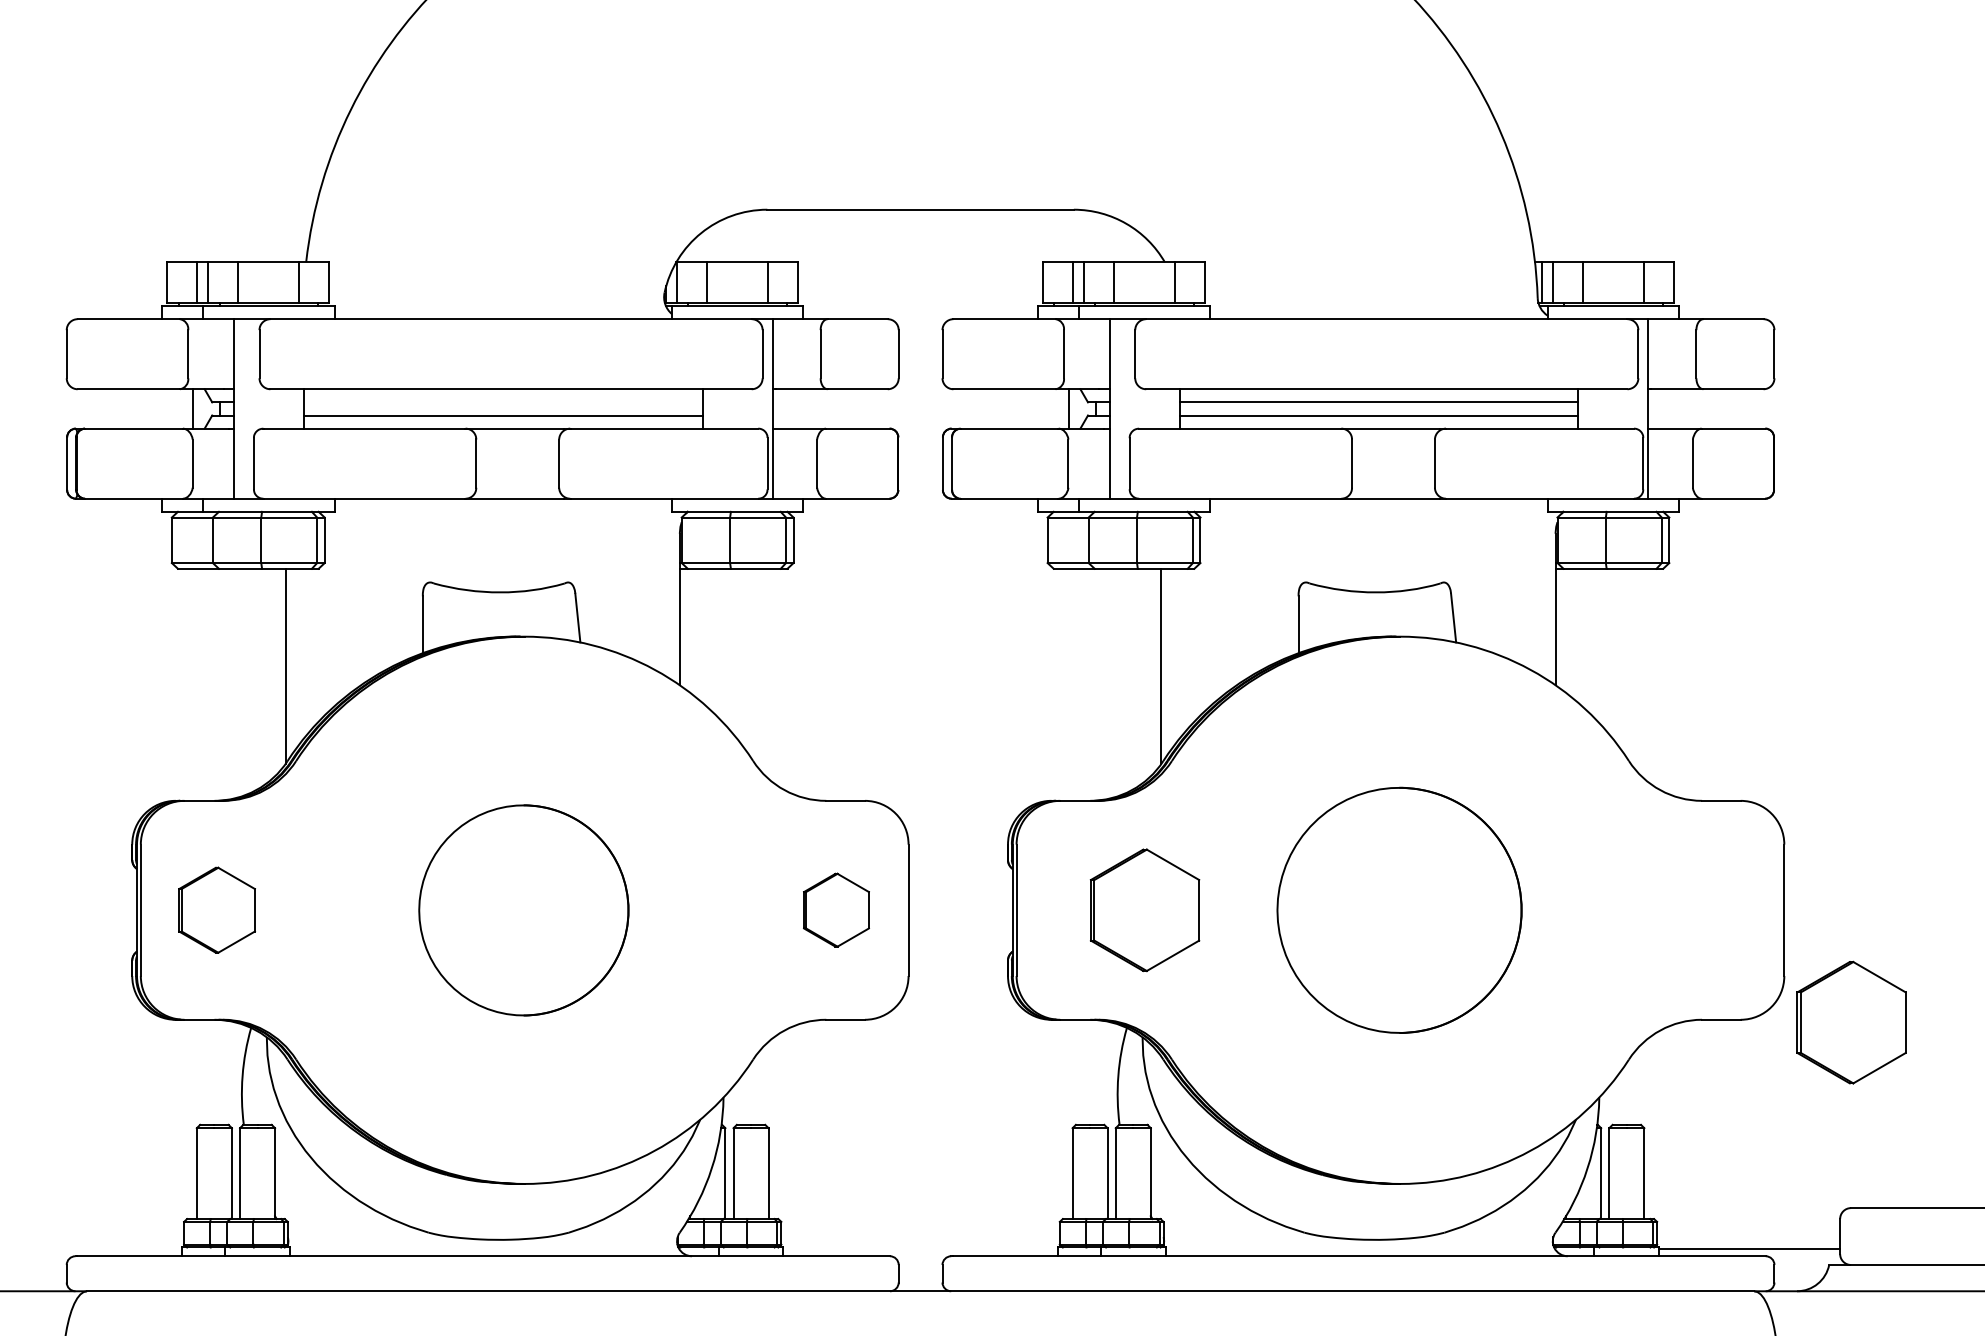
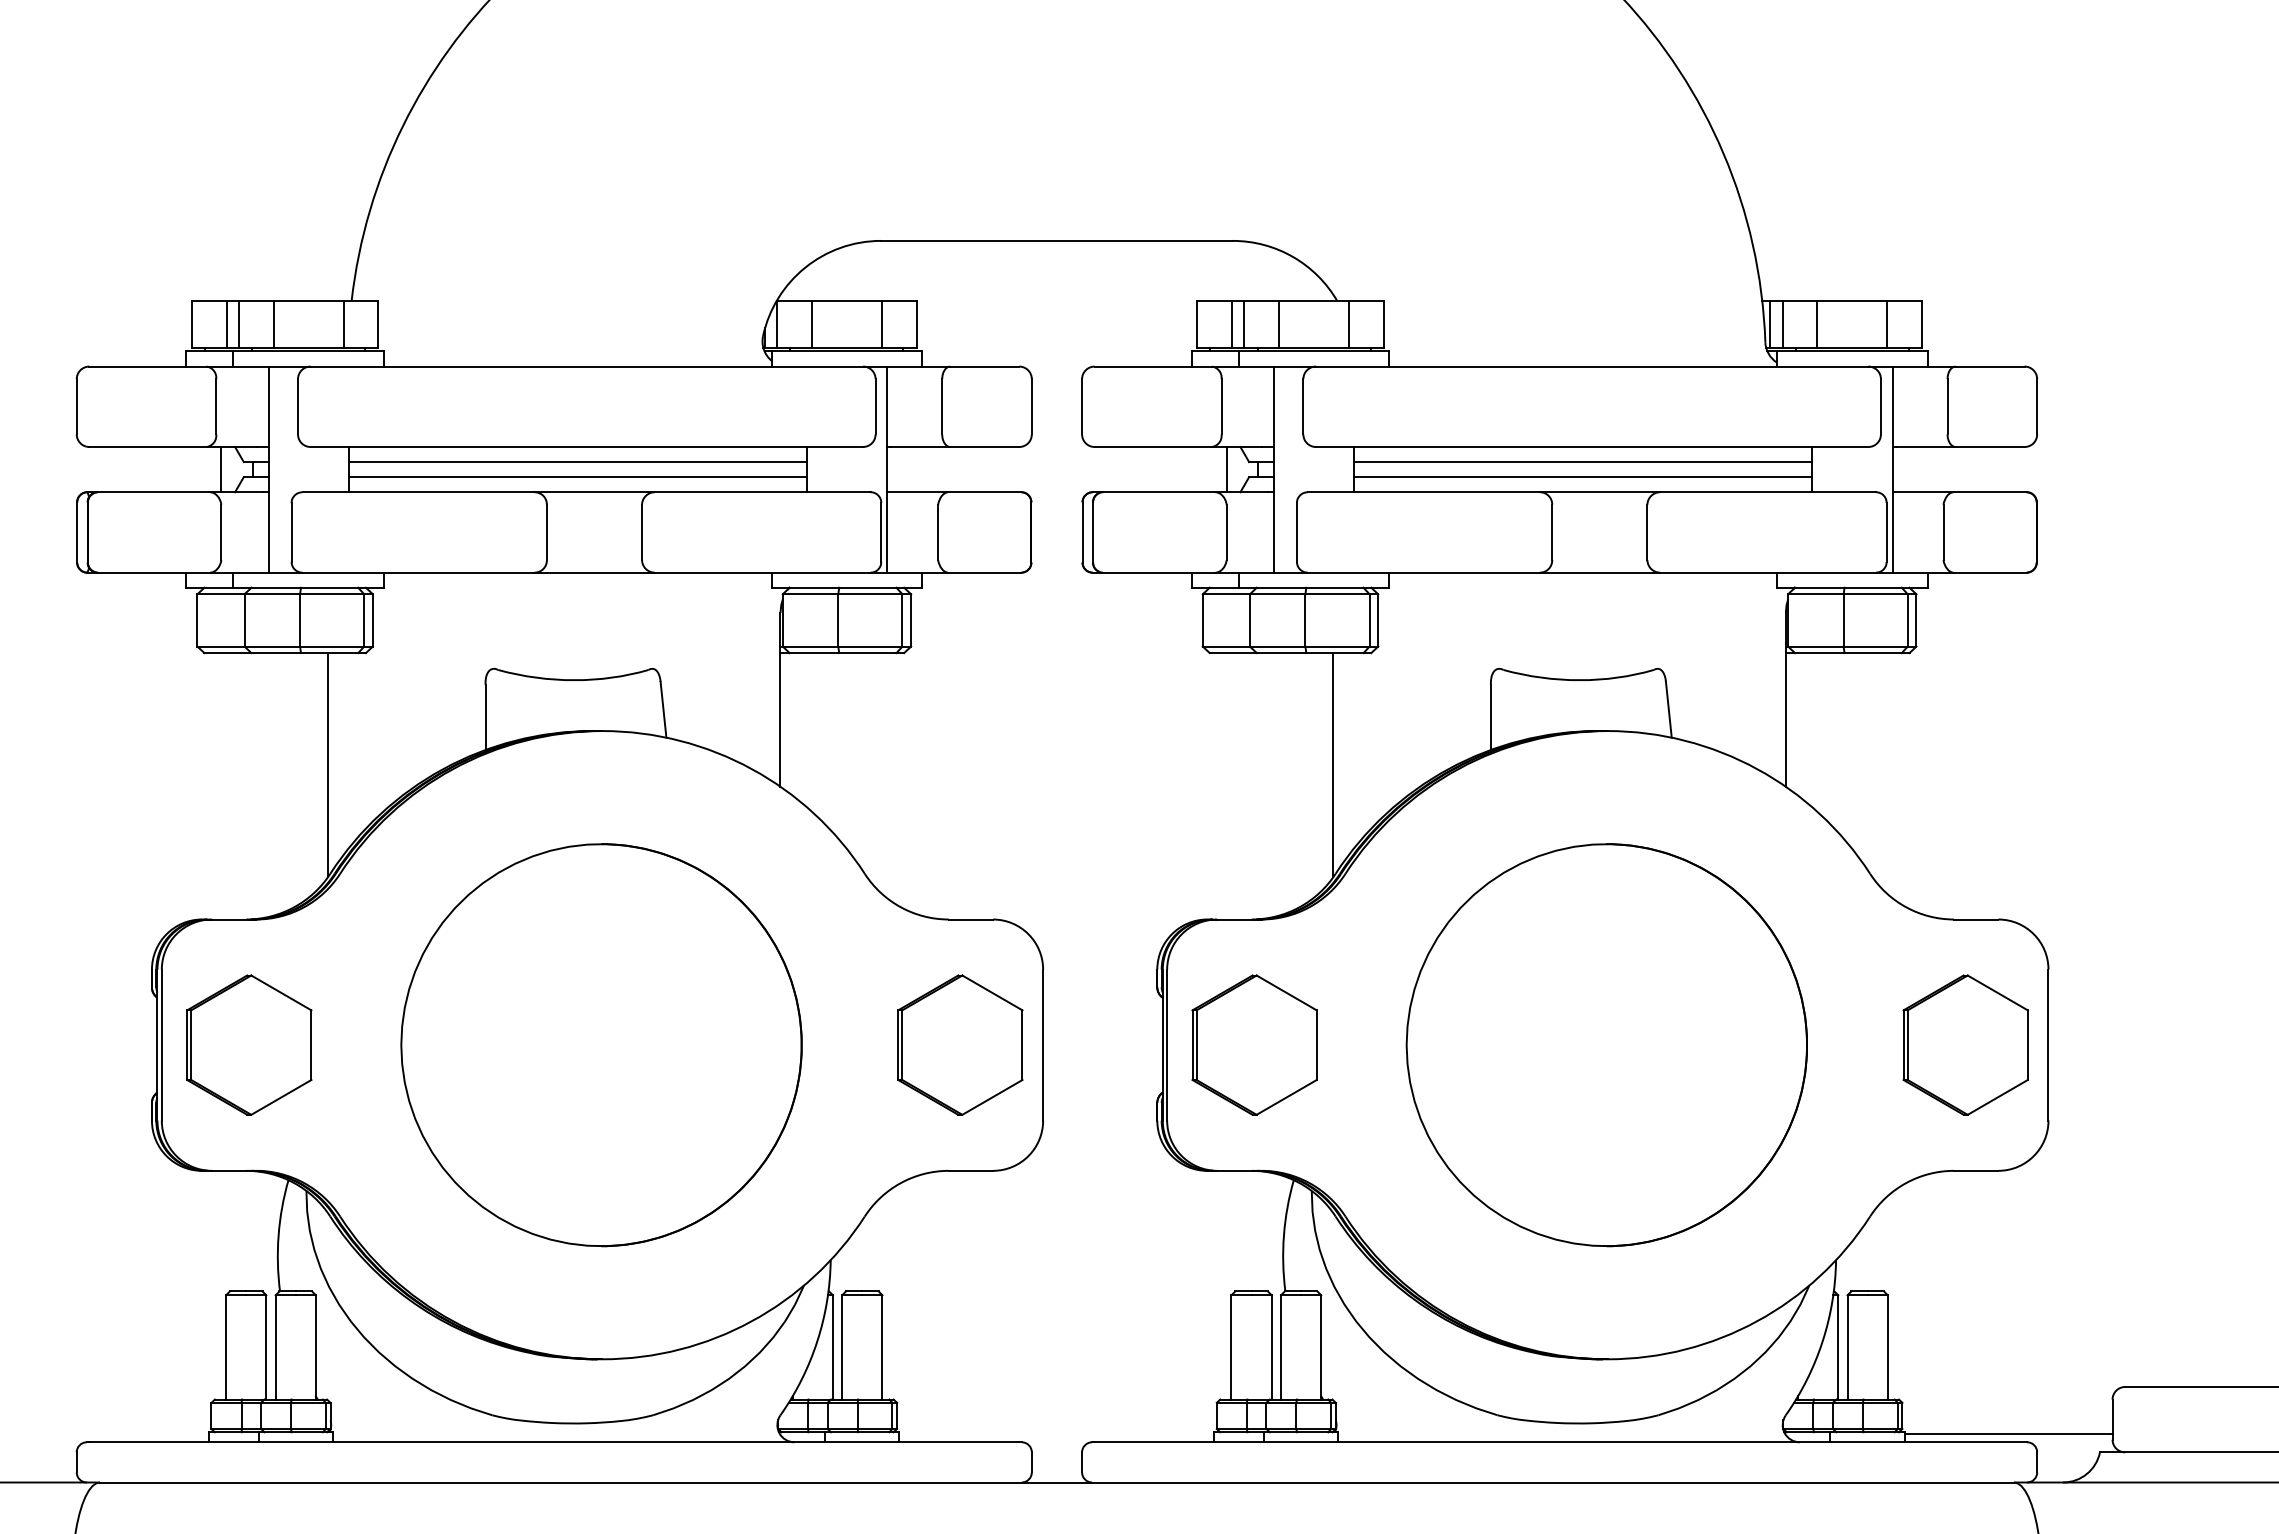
line: (502, 402) -> (577, 462), added
part: (217, 909) -> (249, 1044), size x1.43
part: (836, 909) -> (960, 1044), size x1.67
part: (1144, 909) -> (1254, 1044), moved
part: (523, 910) -> (601, 1045), size x1.67
part: (1399, 910) -> (1606, 1045), size x1.43
part: (1851, 1022) -> (1965, 1044), moved

